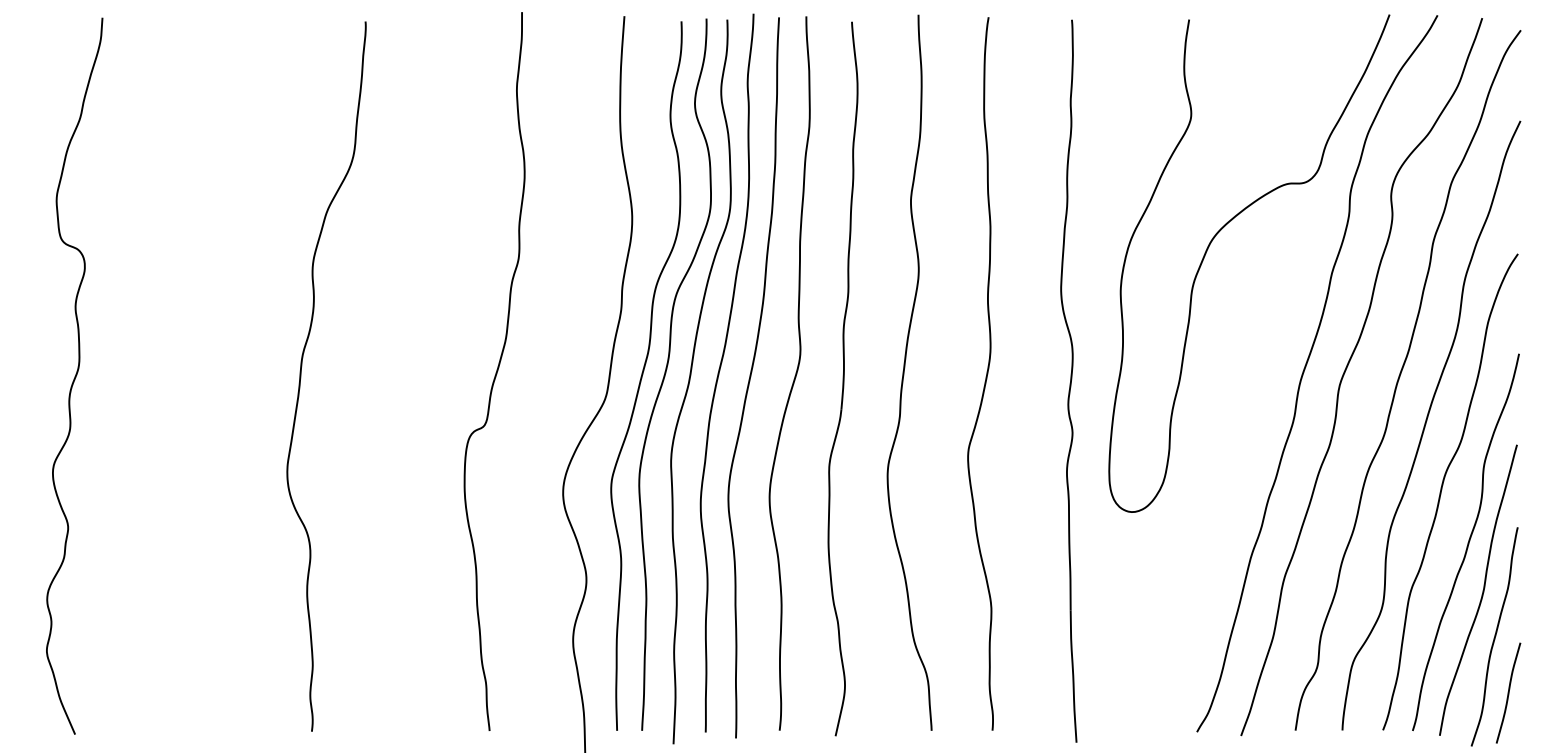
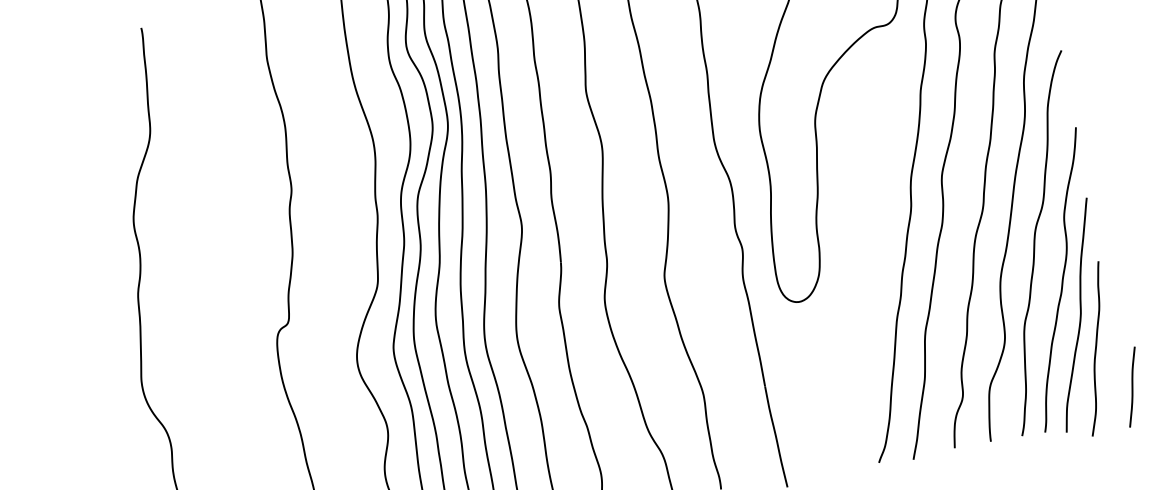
curve: (1508, 692) -> (1132, 386), moved

